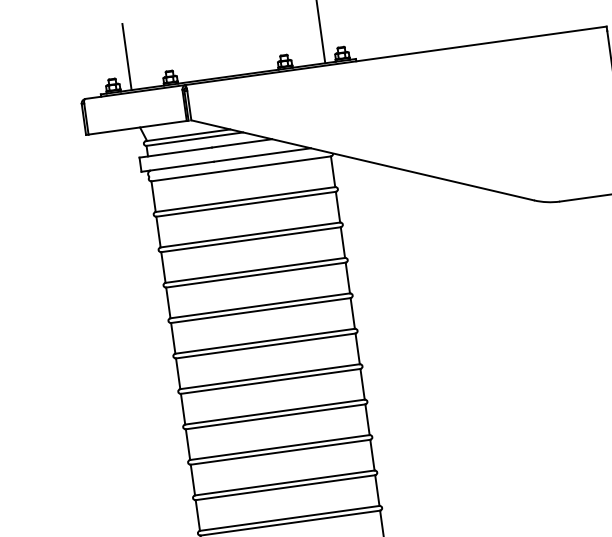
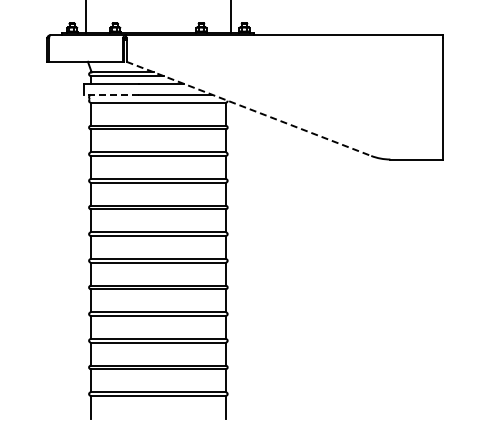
line: (363, 161) -> (249, 109), solid -> dashed
line: (177, 166) -> (111, 94), solid -> dashed

